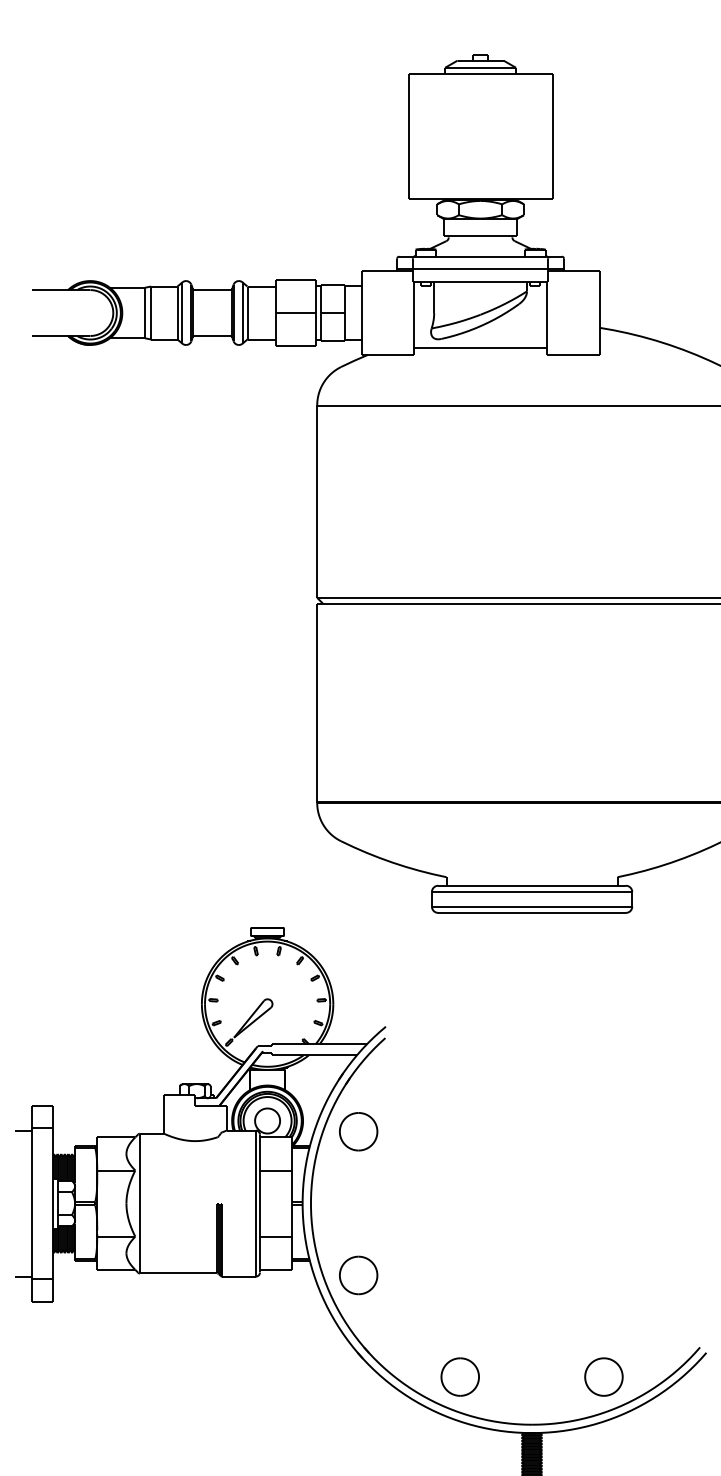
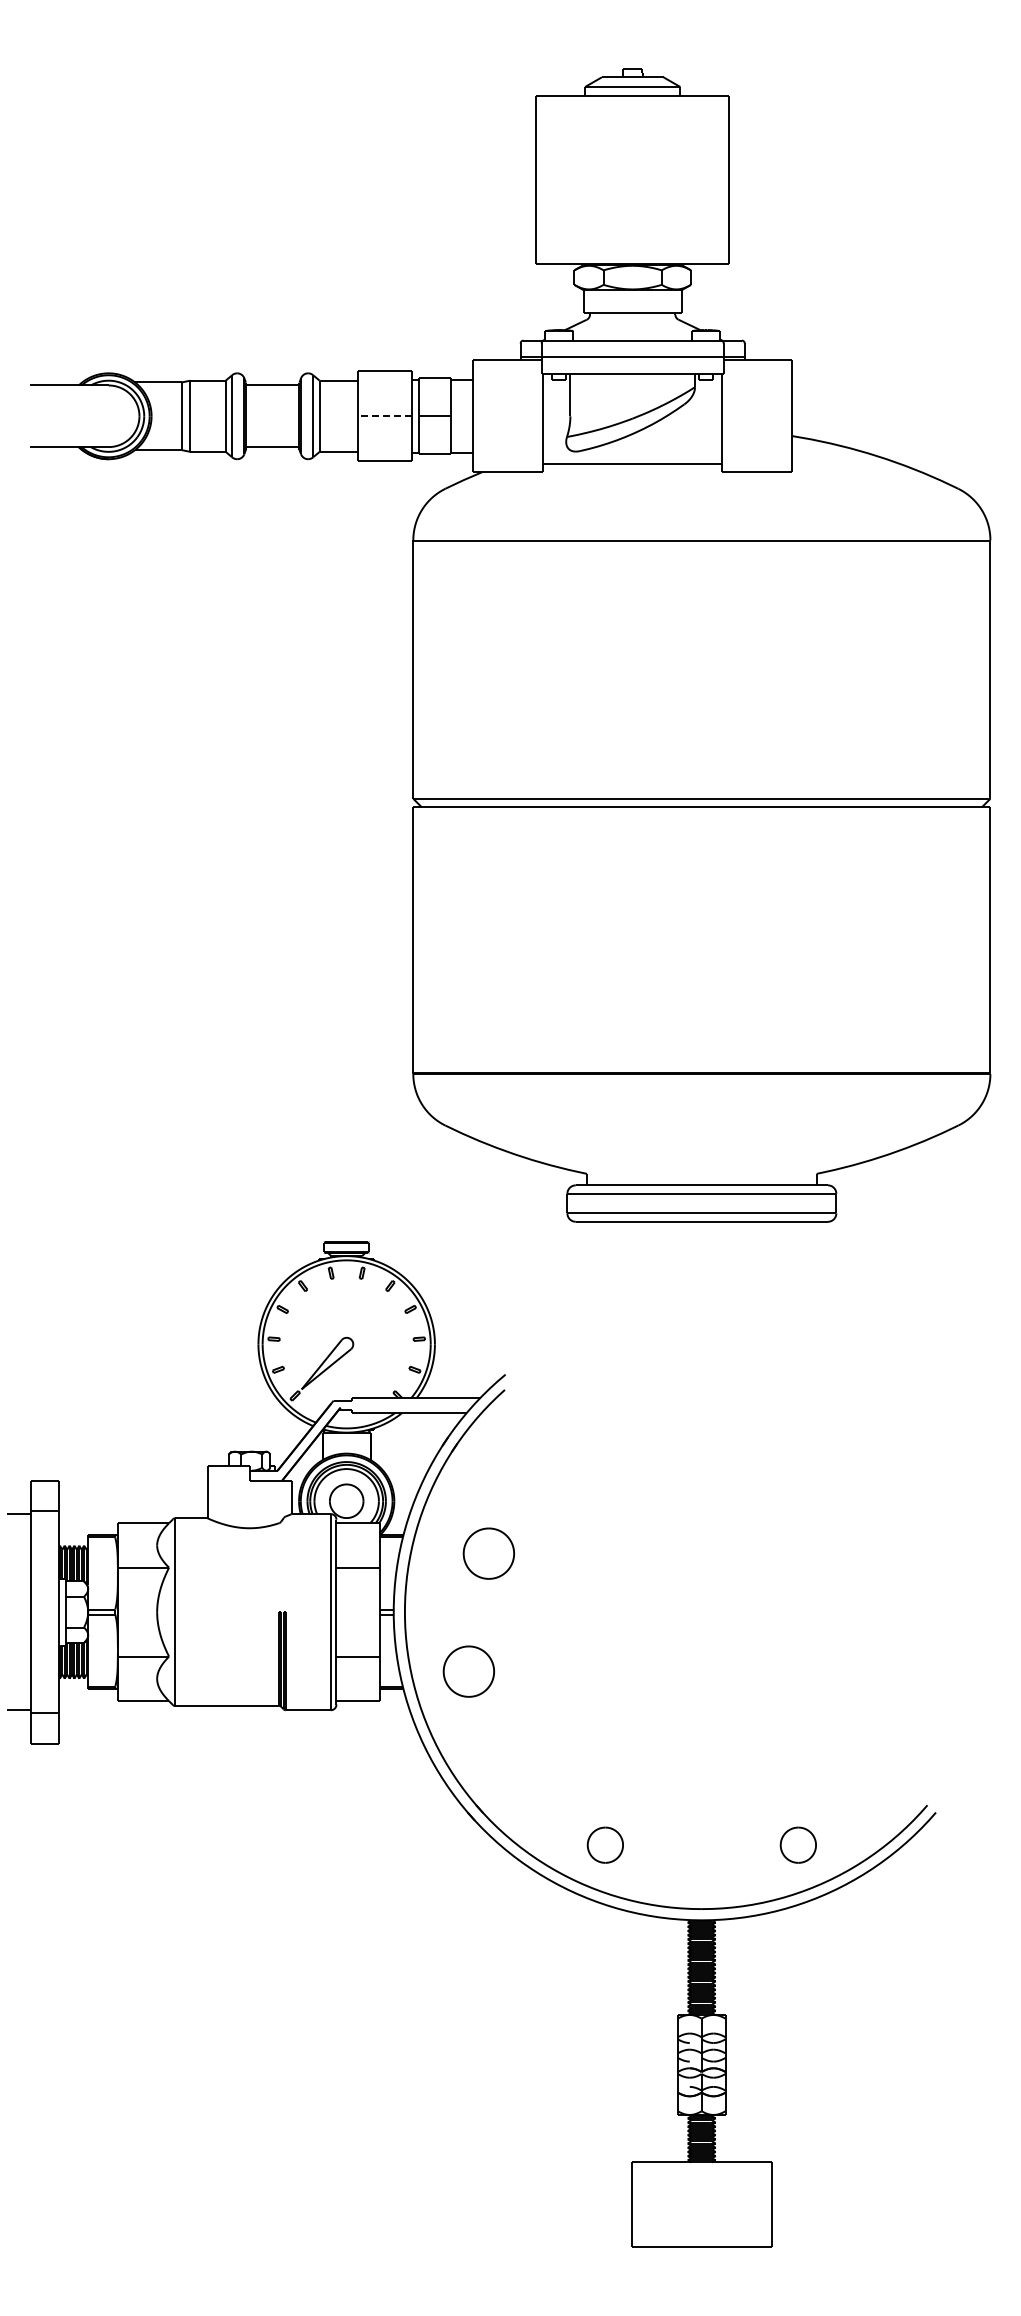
line: (295, 313) -> (384, 416), solid -> dashed
part: (358, 1131) -> (488, 1553), moved
part: (358, 1275) -> (468, 1671), moved
part: (460, 1377) -> (605, 1845), size x0.7
part: (604, 1377) -> (798, 1845), size x0.7

